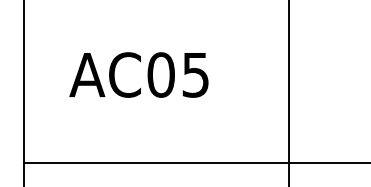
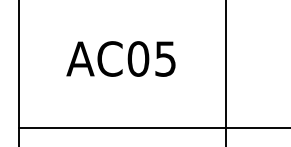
text: (138, 74) -> (120, 58), moved

